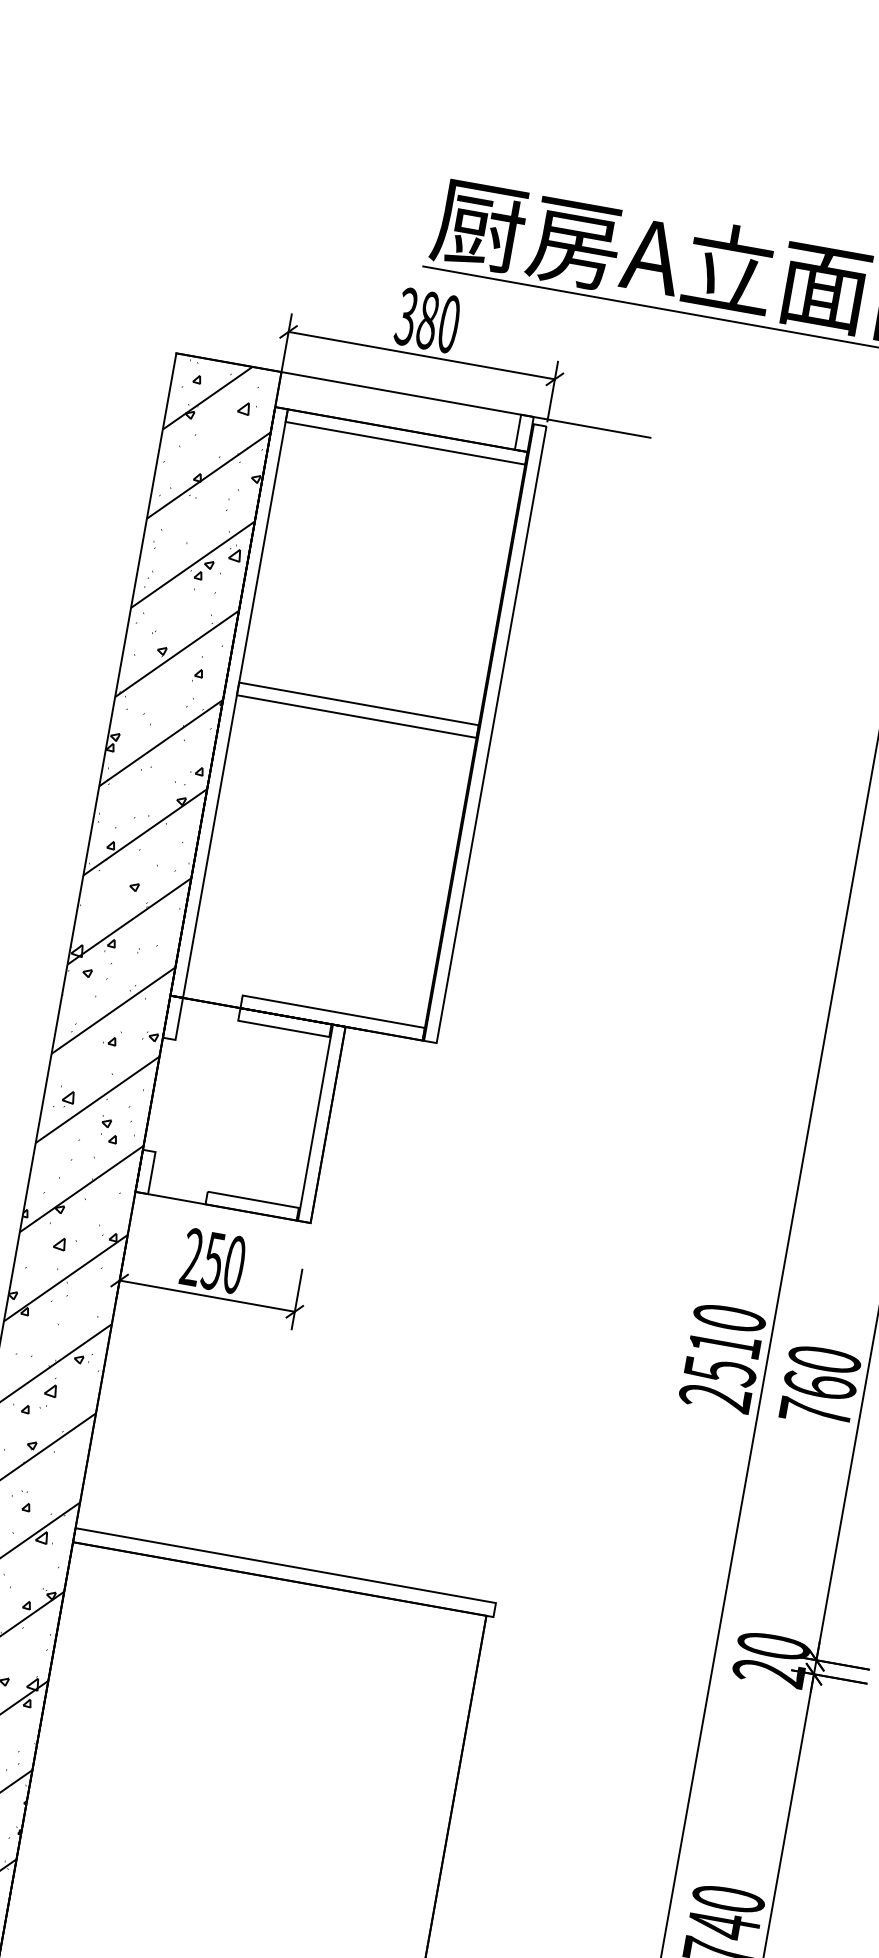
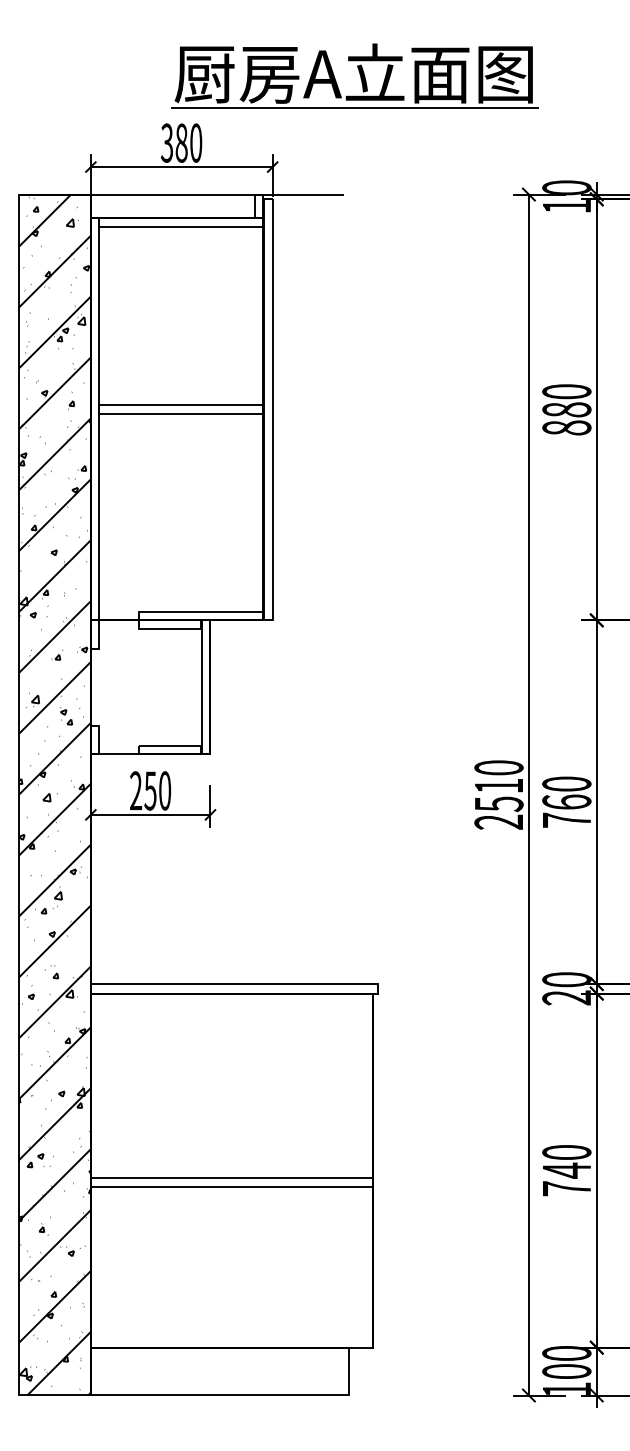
line: (230, 1849) -> (231, 1178), added
line: (228, 1861) -> (231, 1186), added

